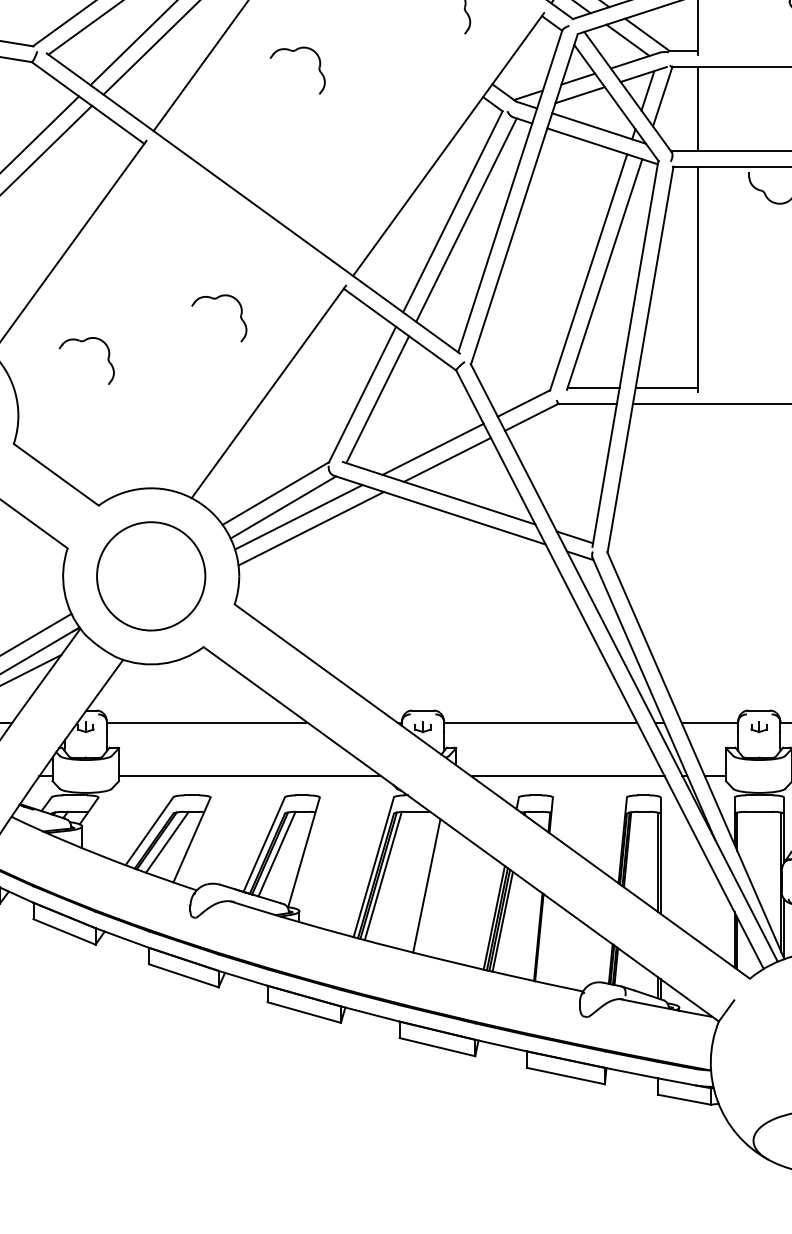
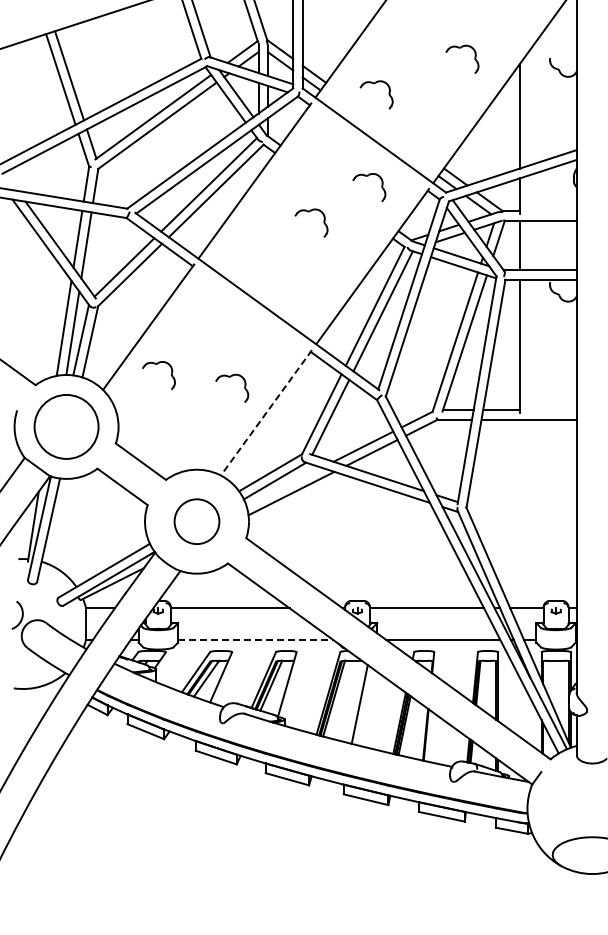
part: (294, 52) -> (309, 212), moved
part: (218, 299) -> (231, 377), moved
part: (85, 342) -> (158, 364), moved
line: (268, 391) -> (266, 412), solid -> dashed
line: (297, 516) -> (283, 486), removed
circle: (150, 576) -> (196, 521), size x0.7
line: (250, 775) -> (255, 639), solid -> dashed

